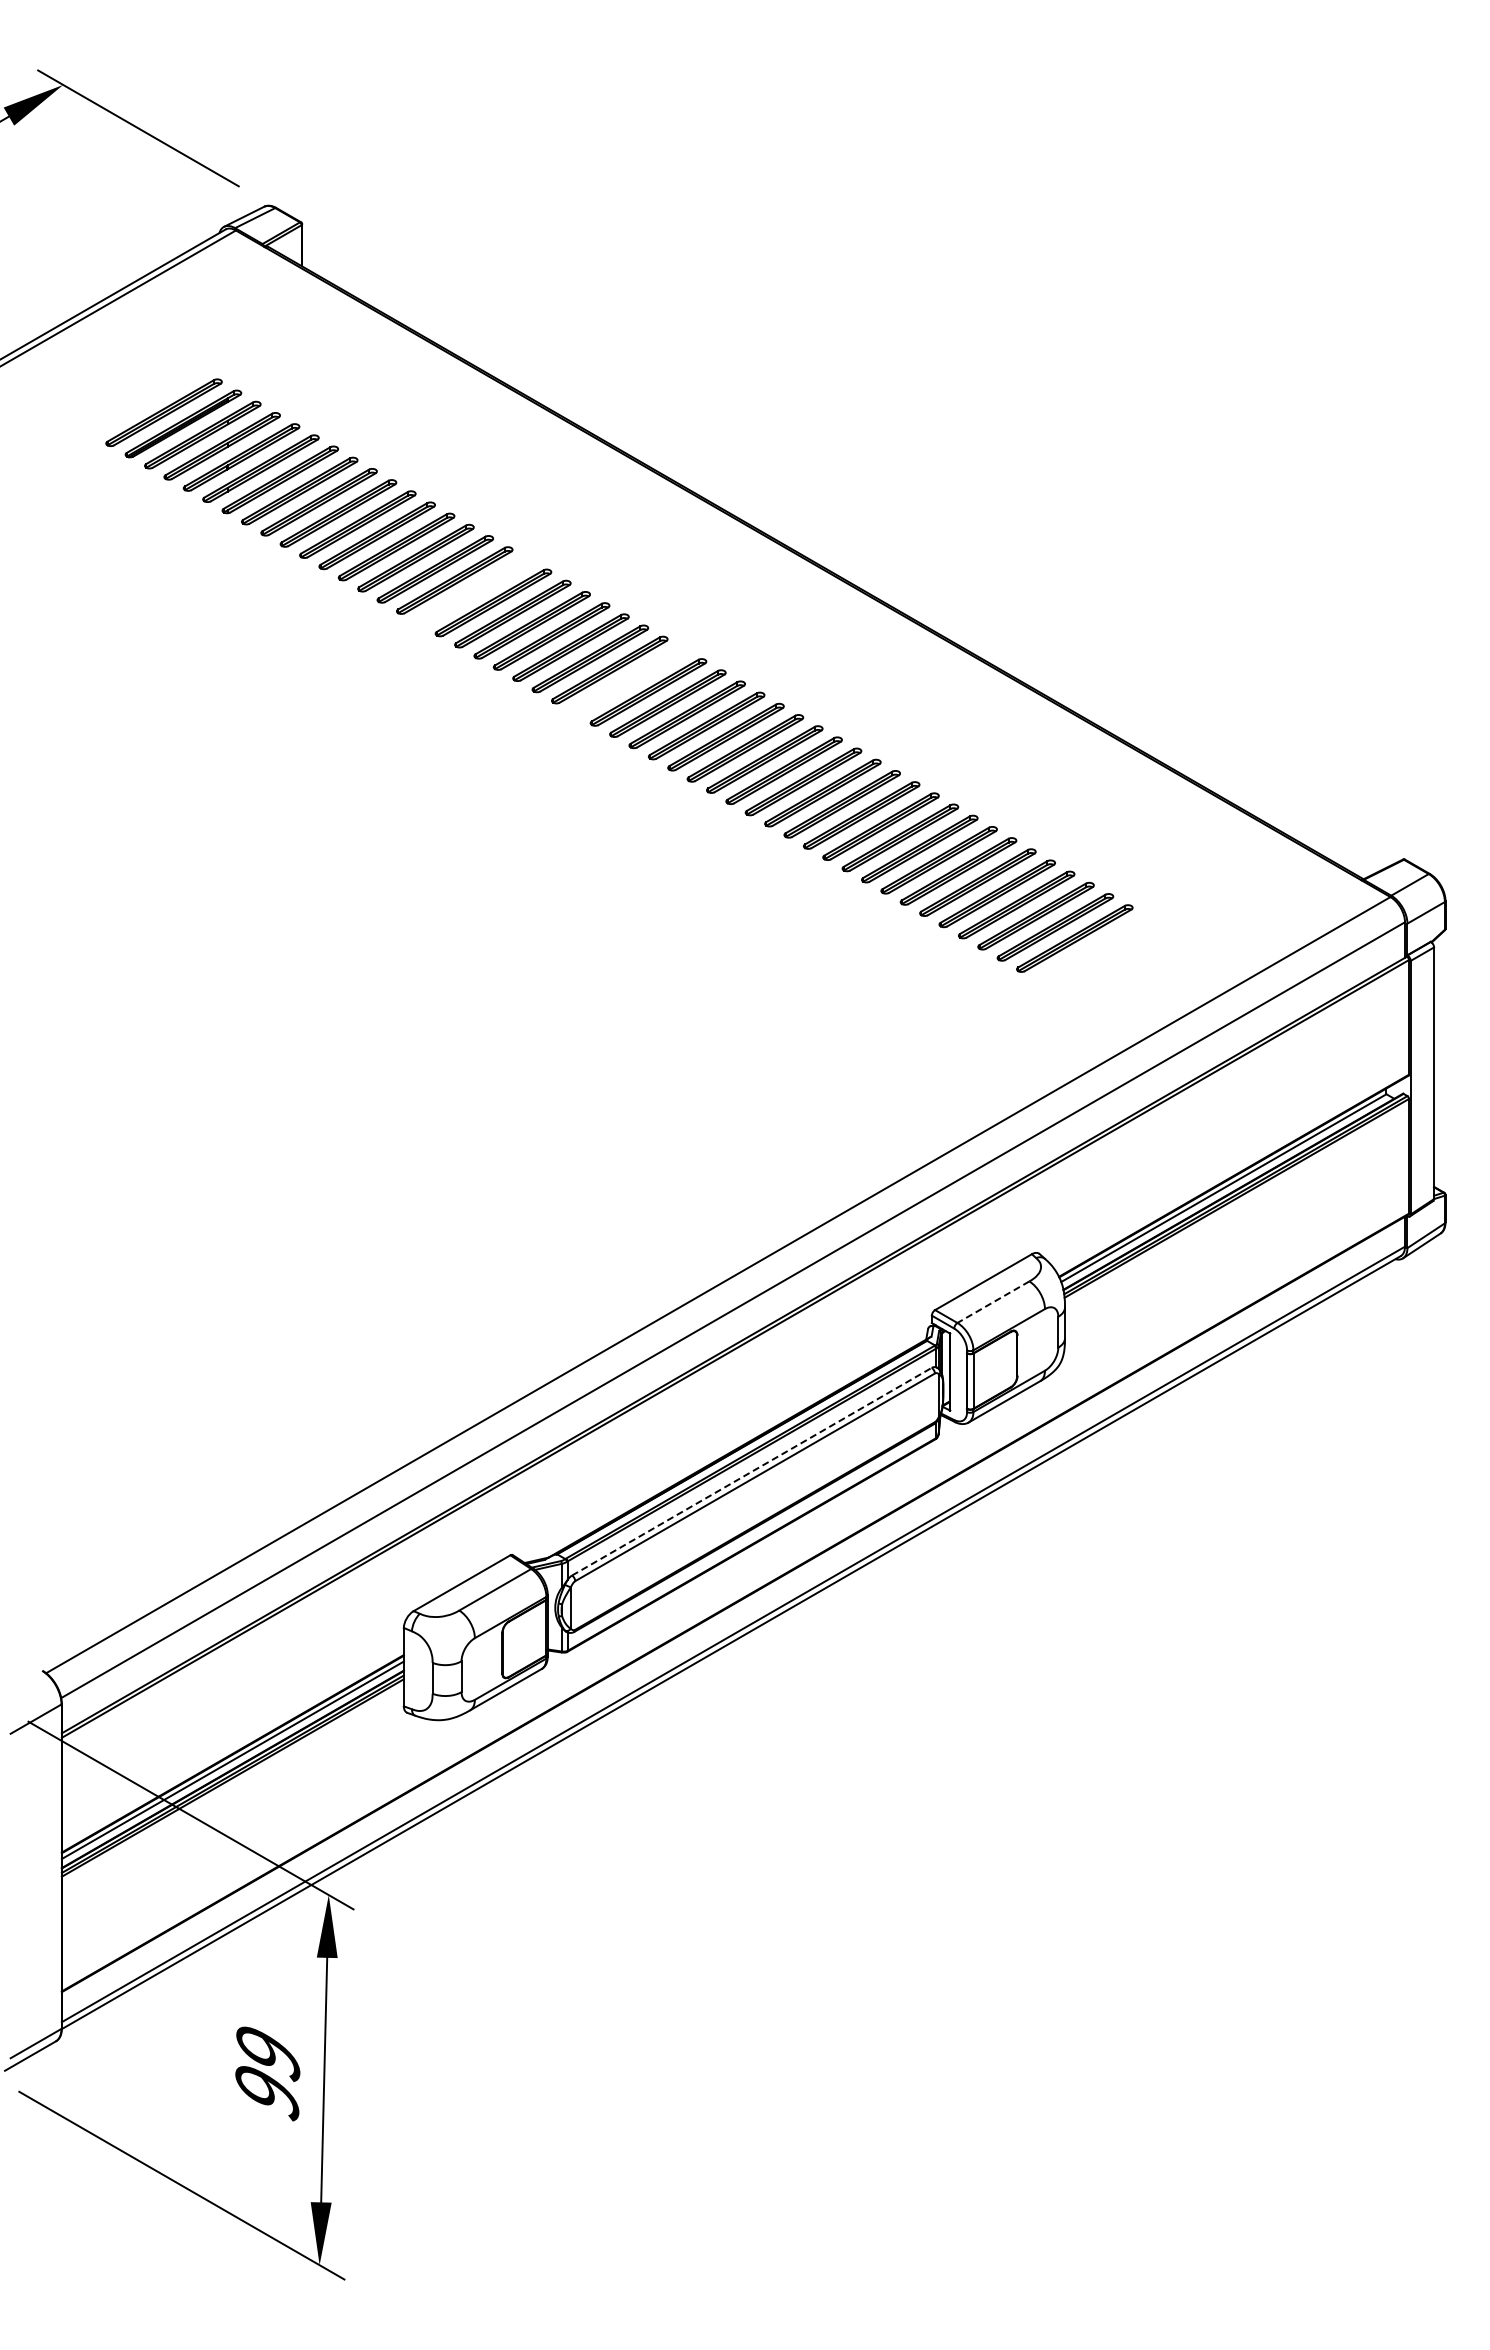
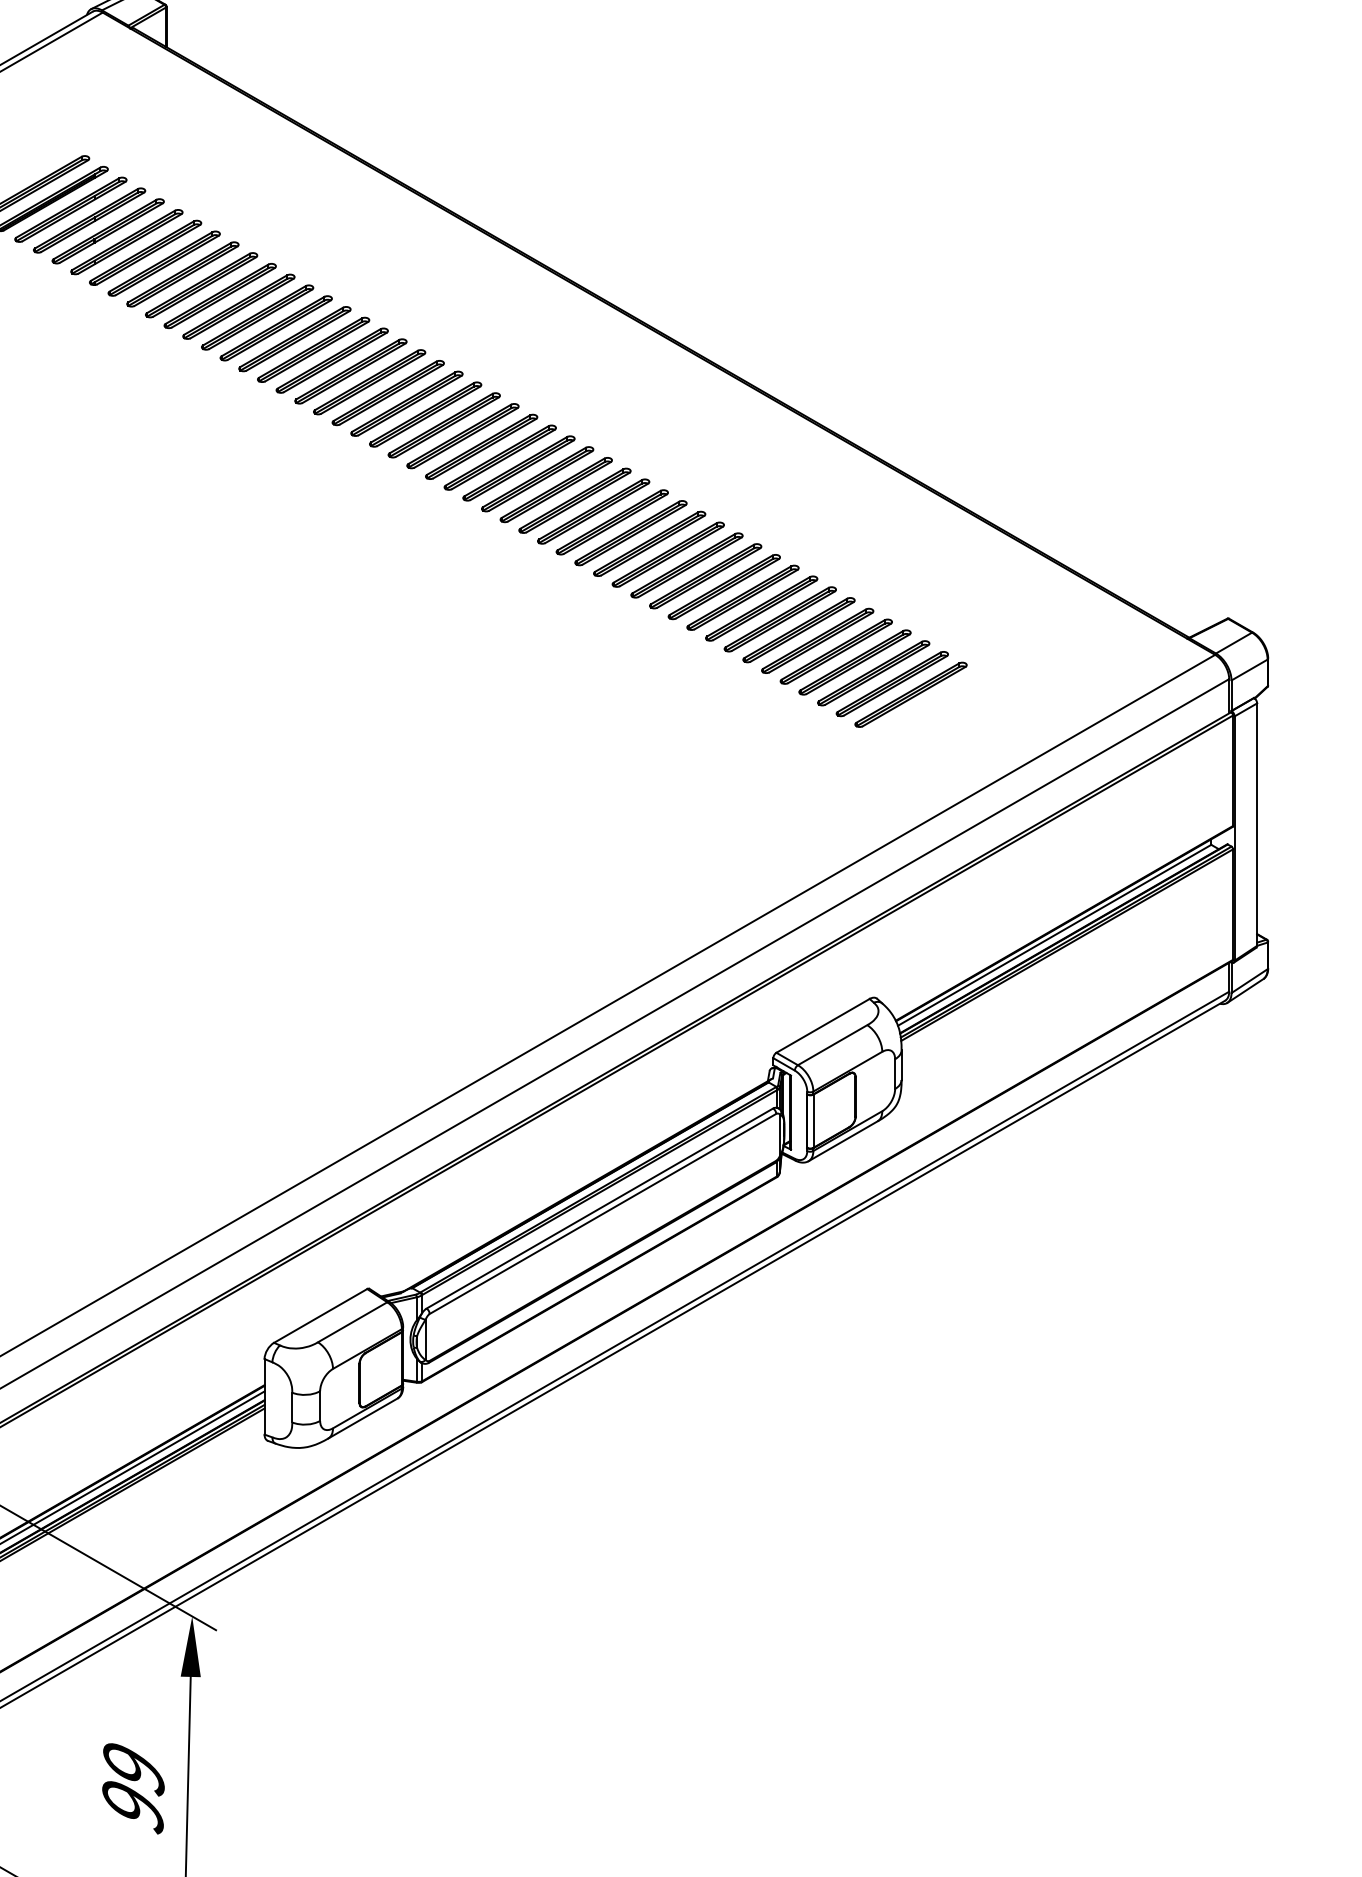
part: (473, 591) -> (331, 360), added
part: (628, 681) -> (481, 447), added
line: (993, 1302) -> (832, 1045), dashed -> solid
line: (751, 1471) -> (599, 1208), dashed -> solid

